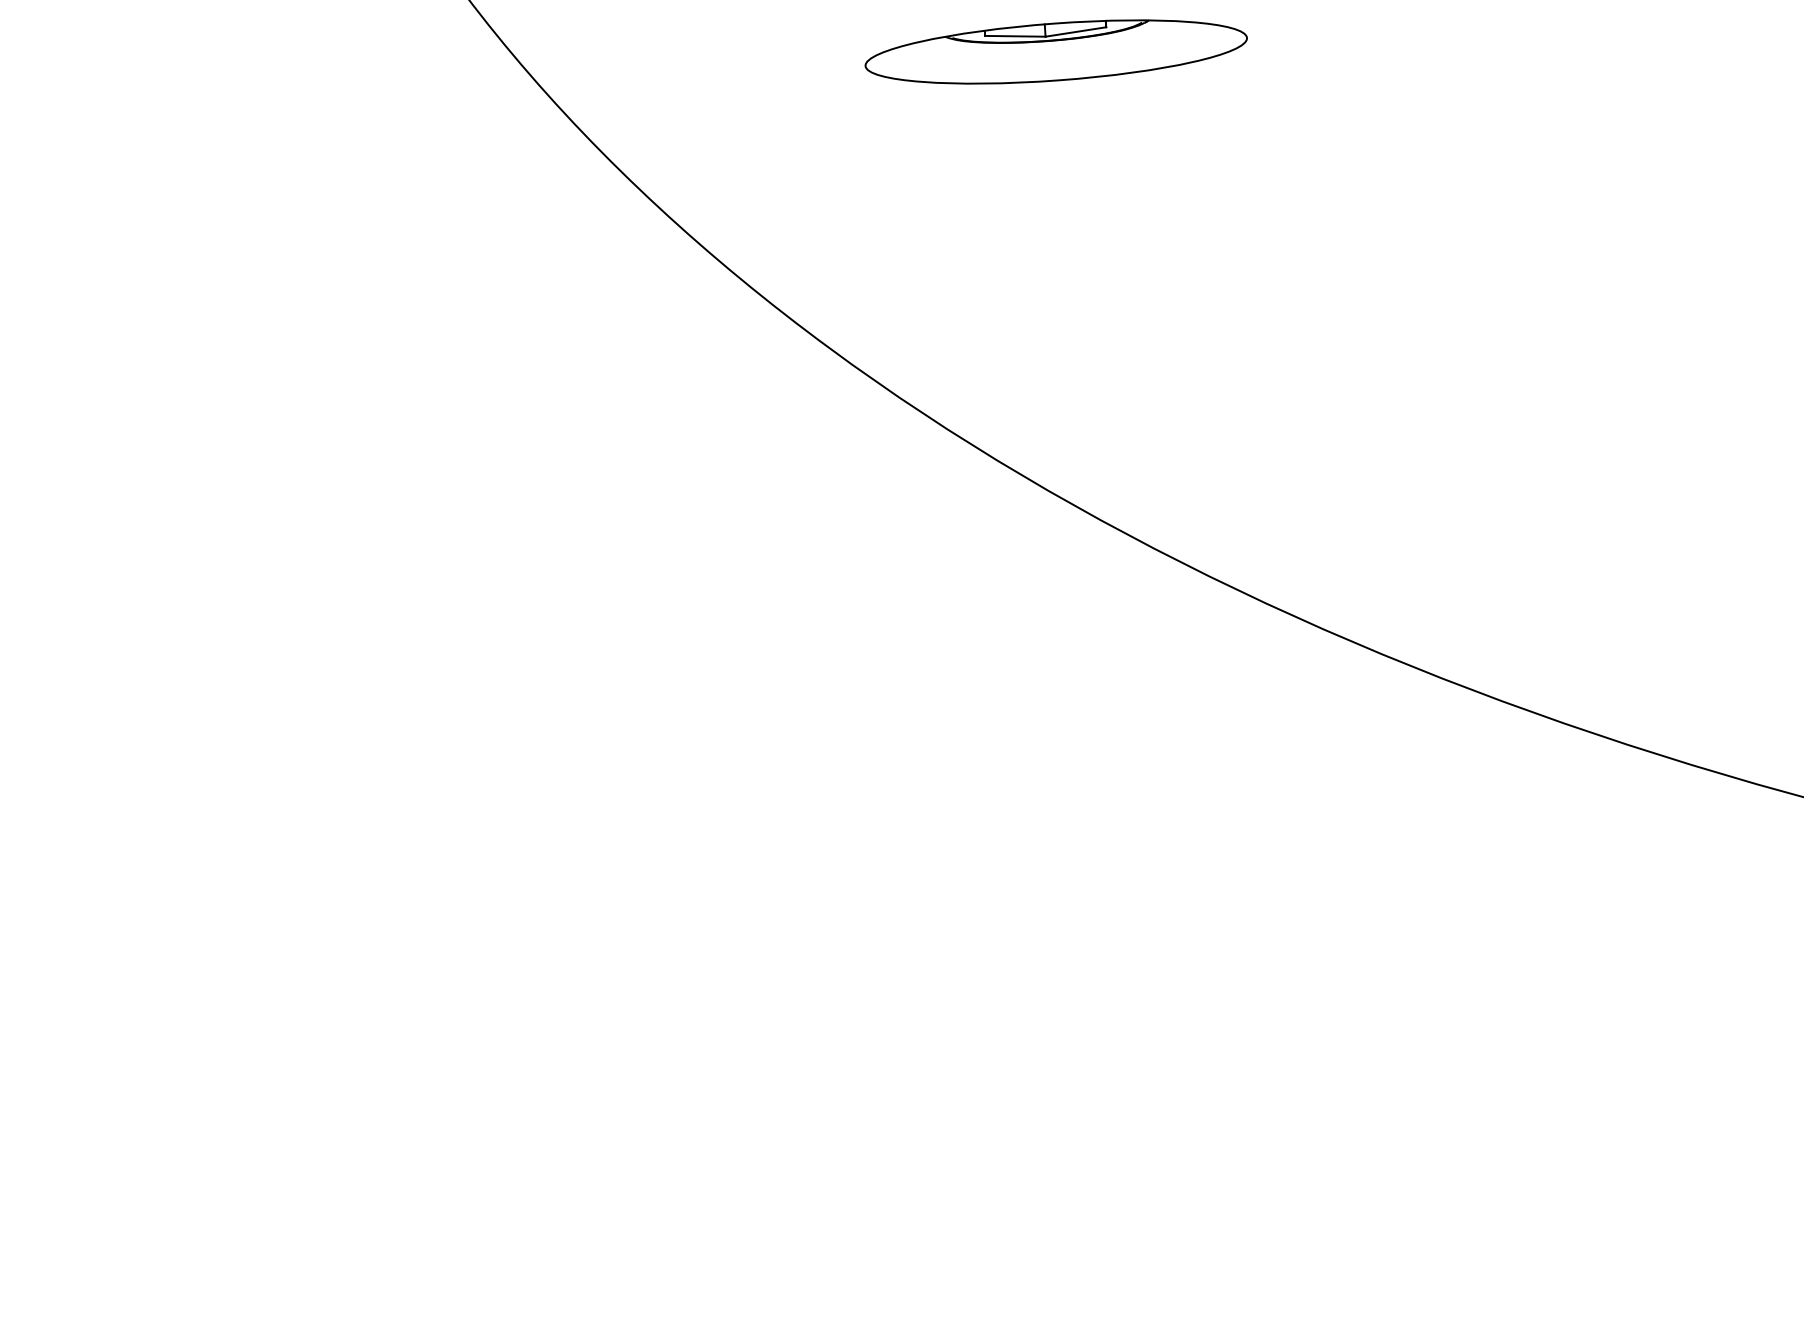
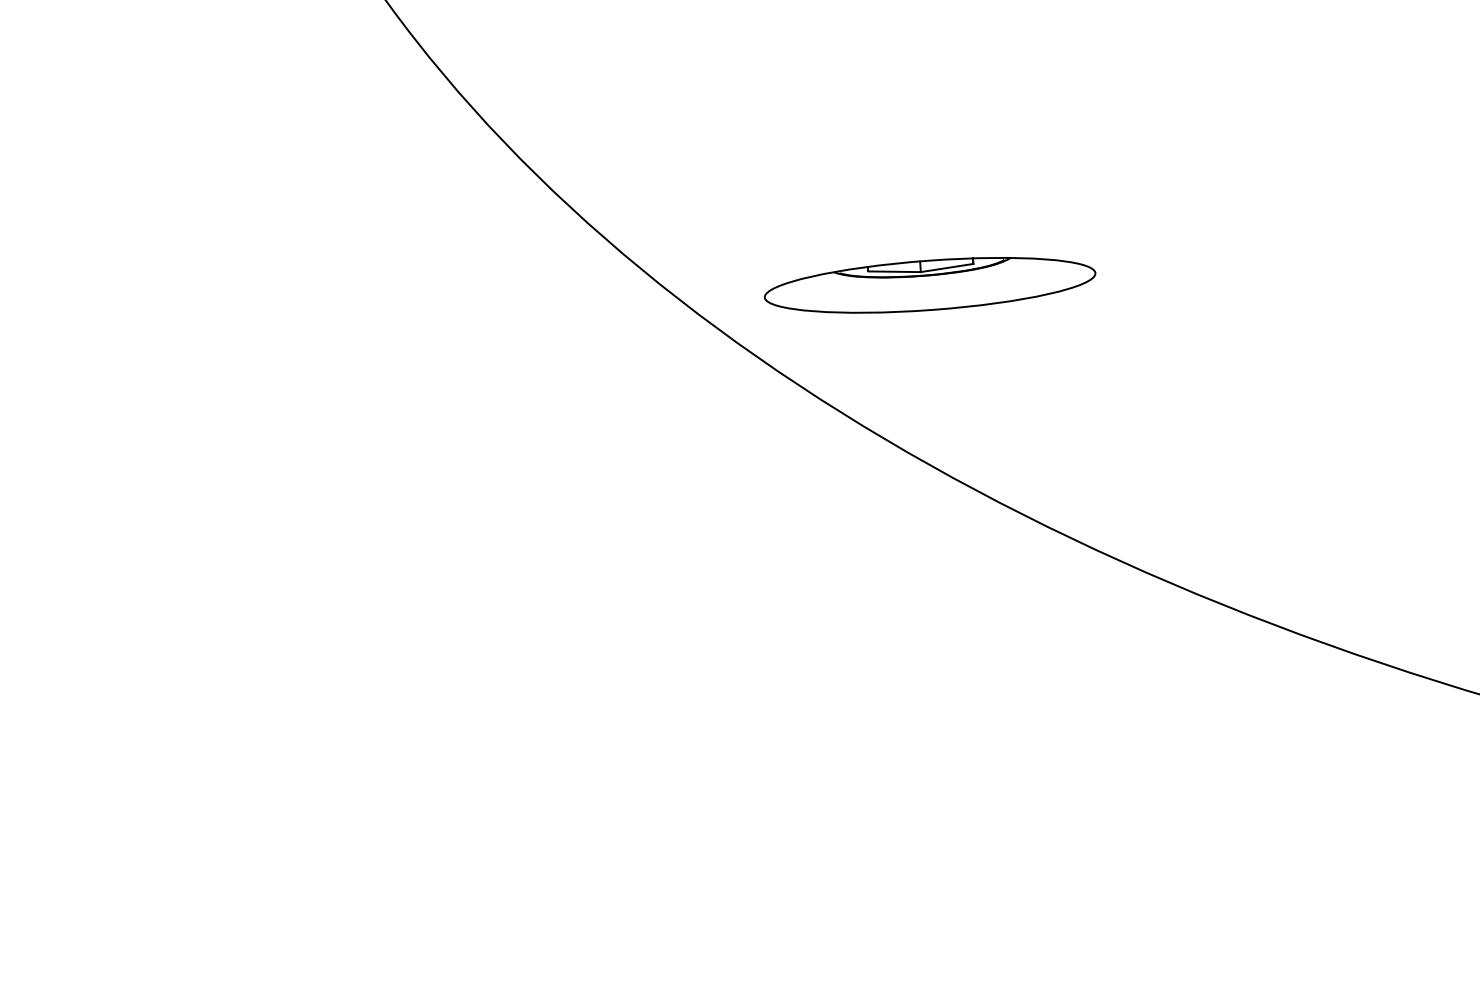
part: (1055, 51) -> (929, 284), moved

